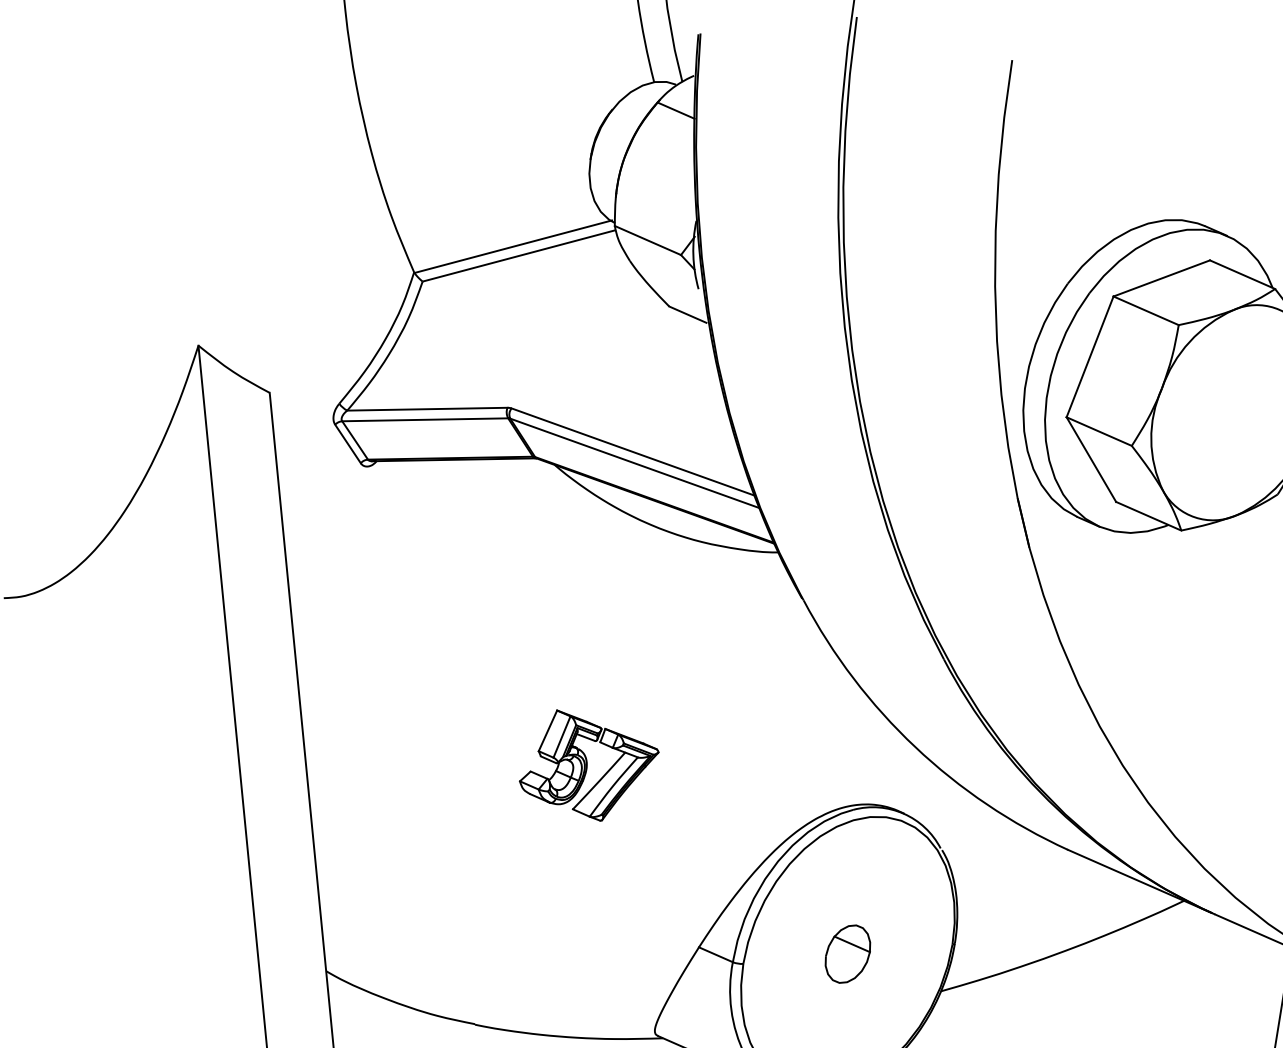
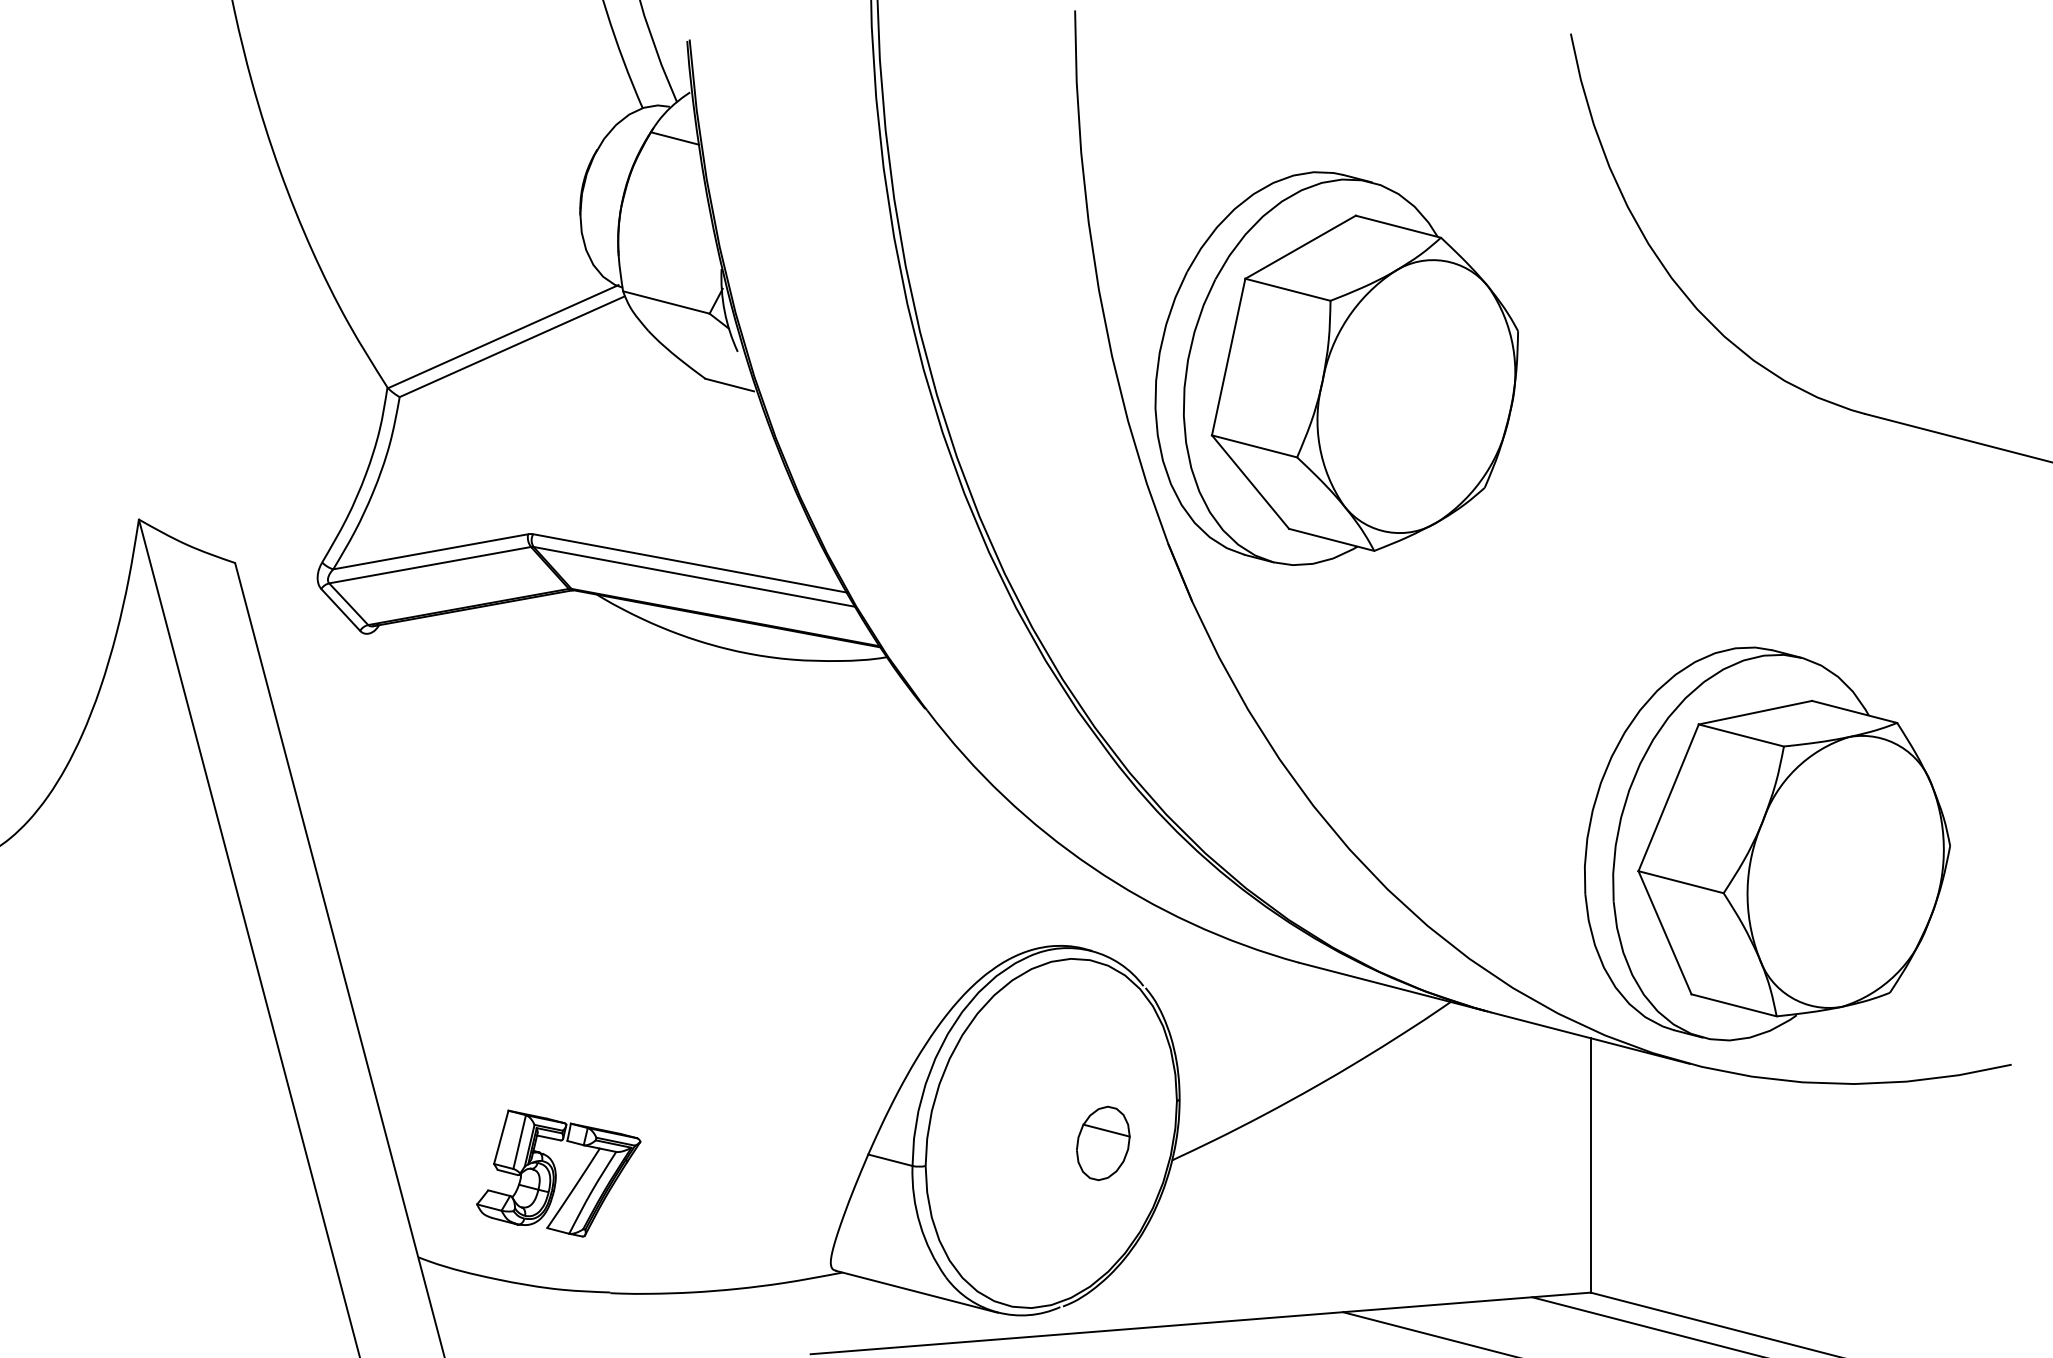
part: (588, 767) -> (558, 1173), moved
part: (848, 954) -> (1103, 1143), moved

